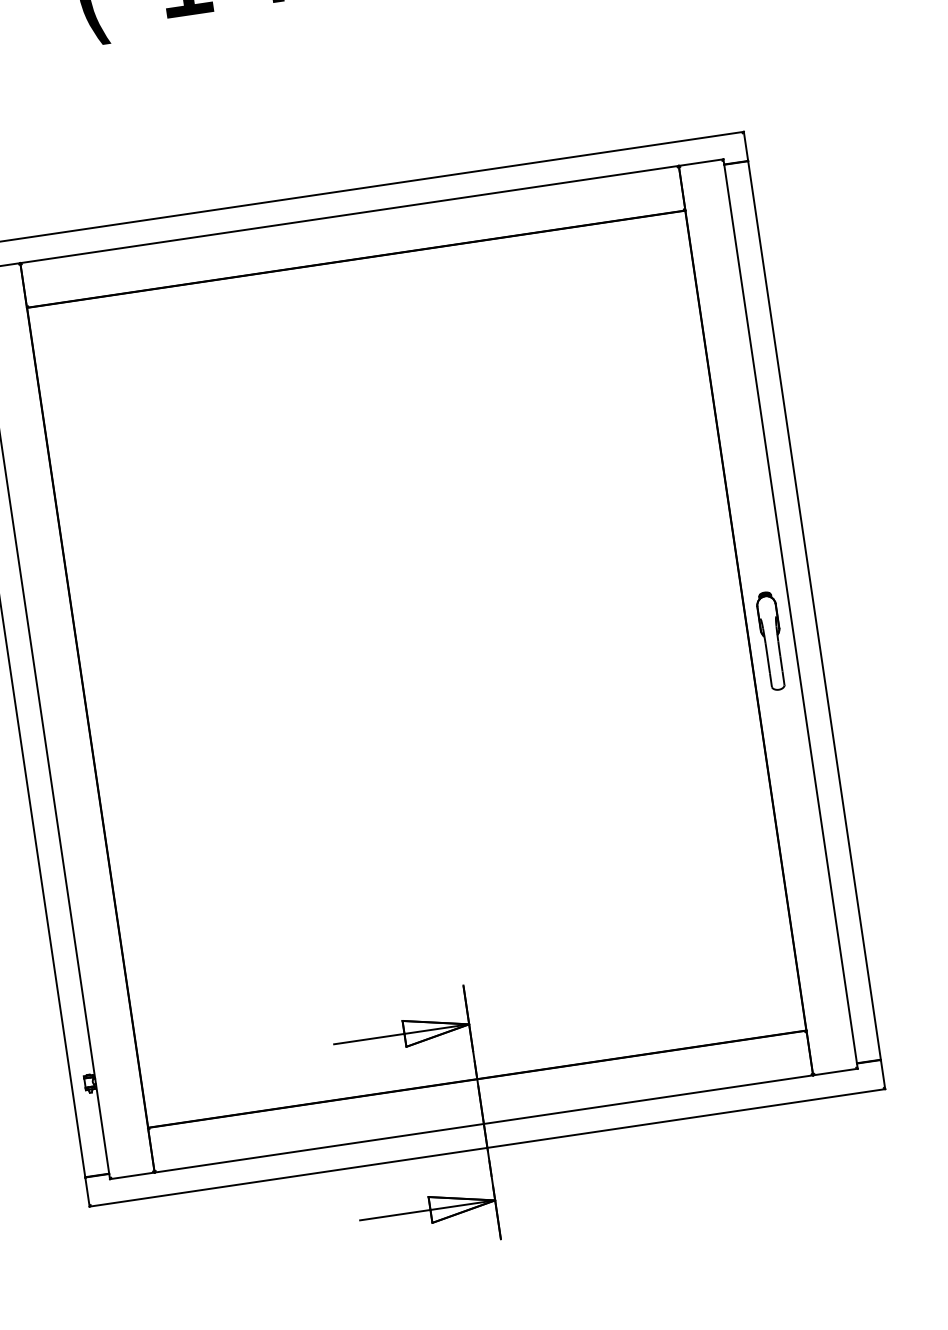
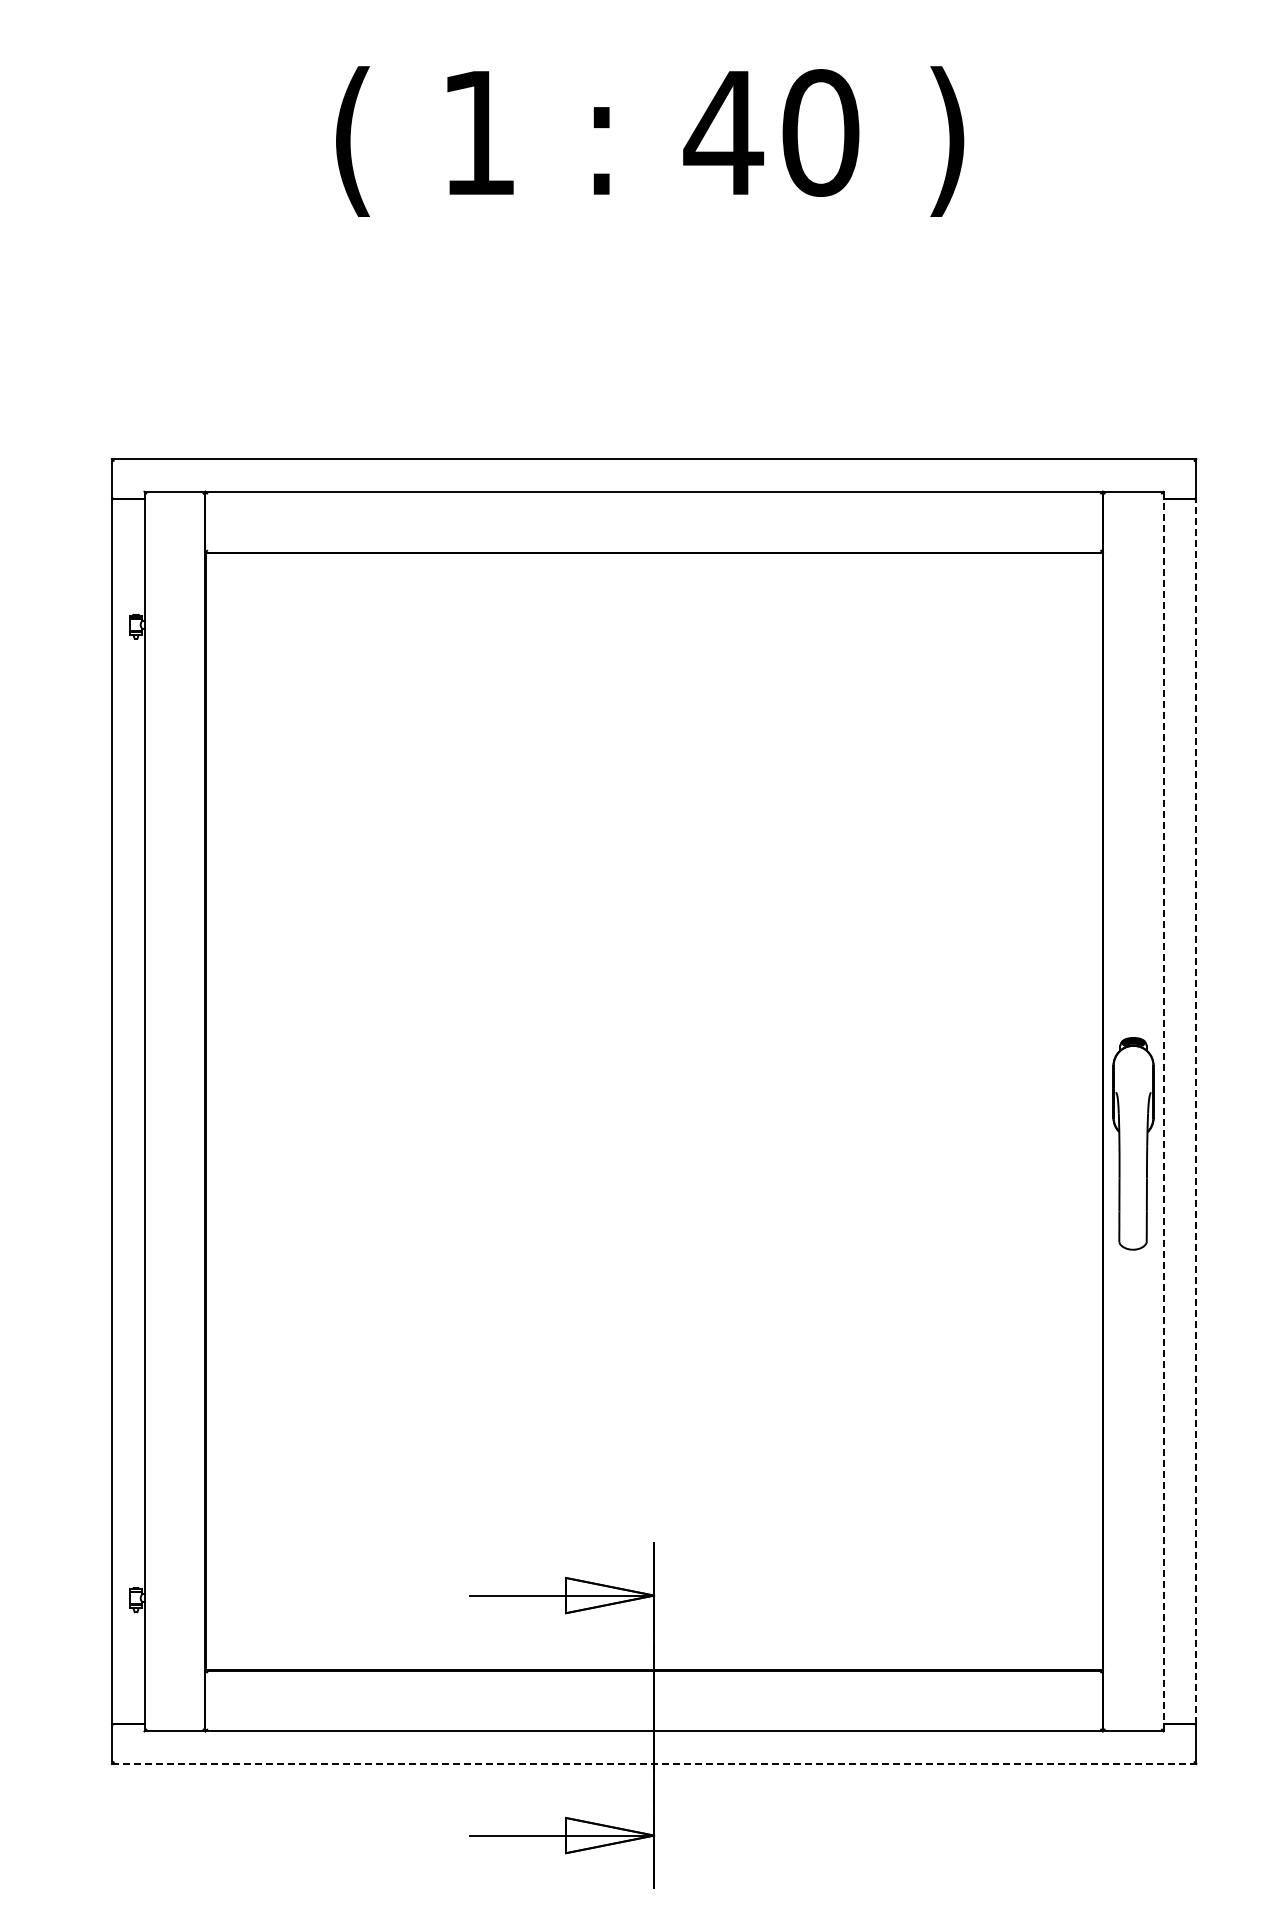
line: (814, 610) -> (1196, 1111), solid -> dashed
line: (790, 614) -> (1163, 1111), solid -> dashed
part: (771, 641) -> (1132, 1144), size x1.6
line: (487, 1148) -> (654, 1764), solid -> dashed

